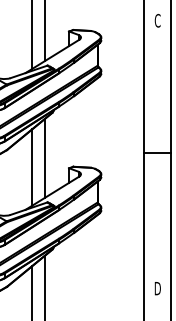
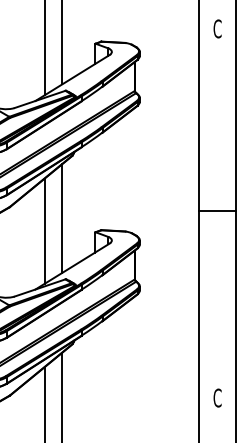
text: (157, 288) -> (217, 397), D -> C

